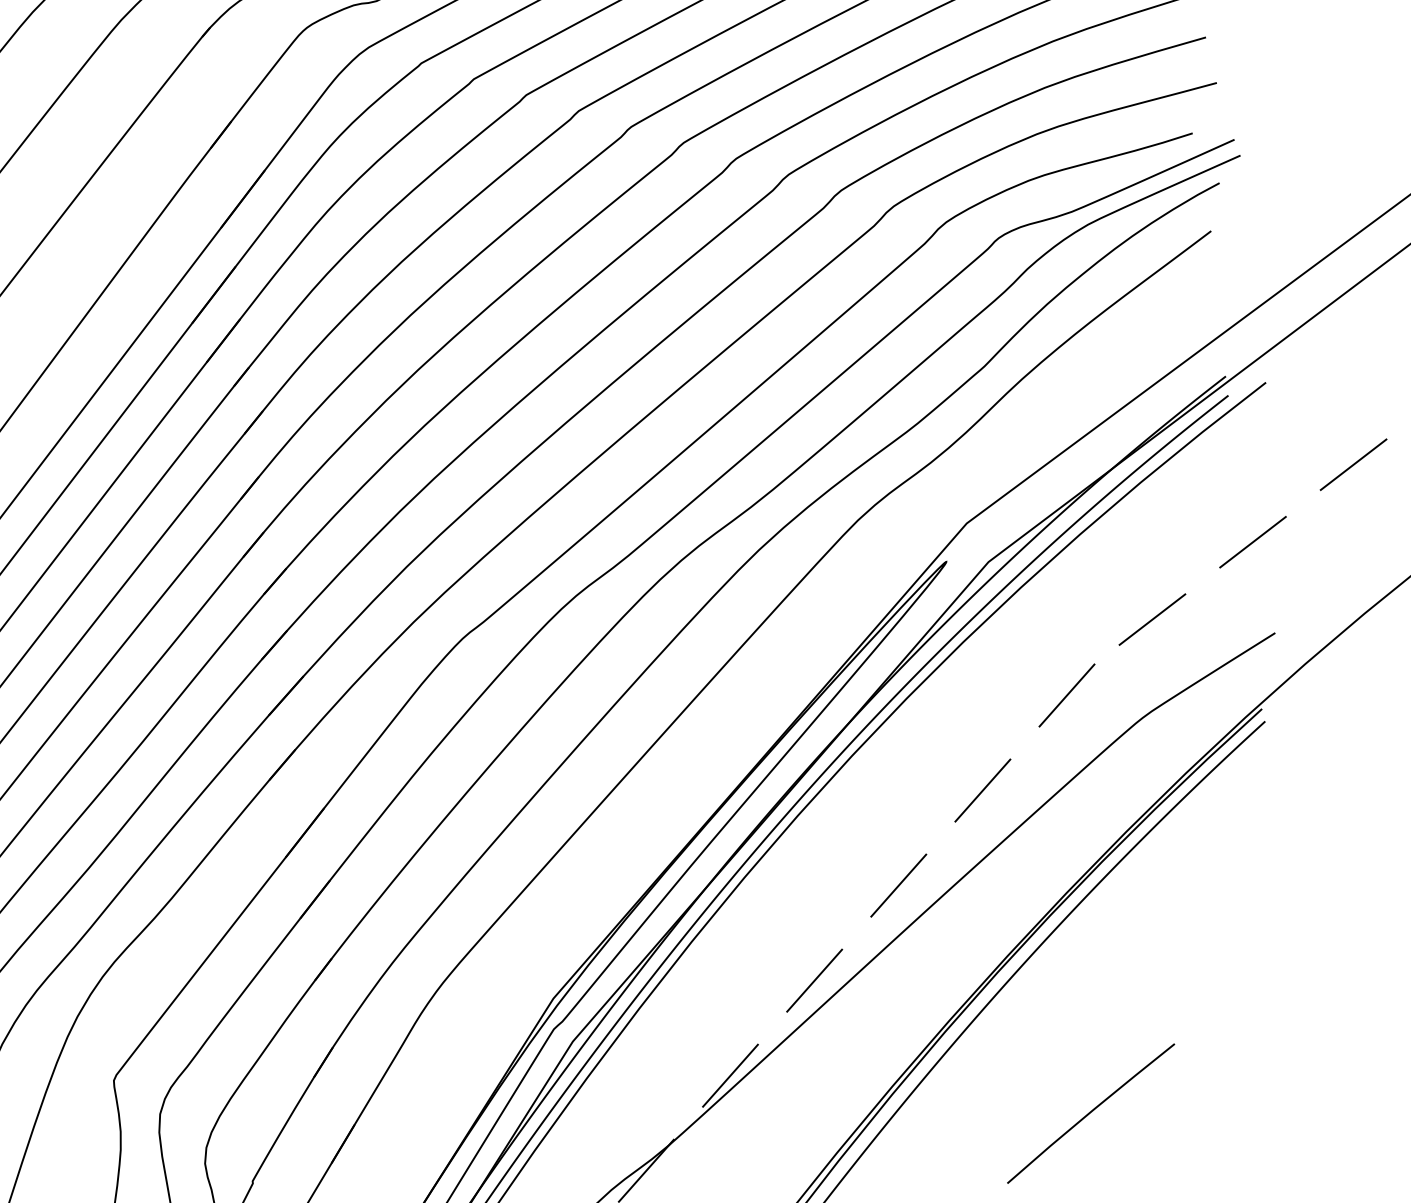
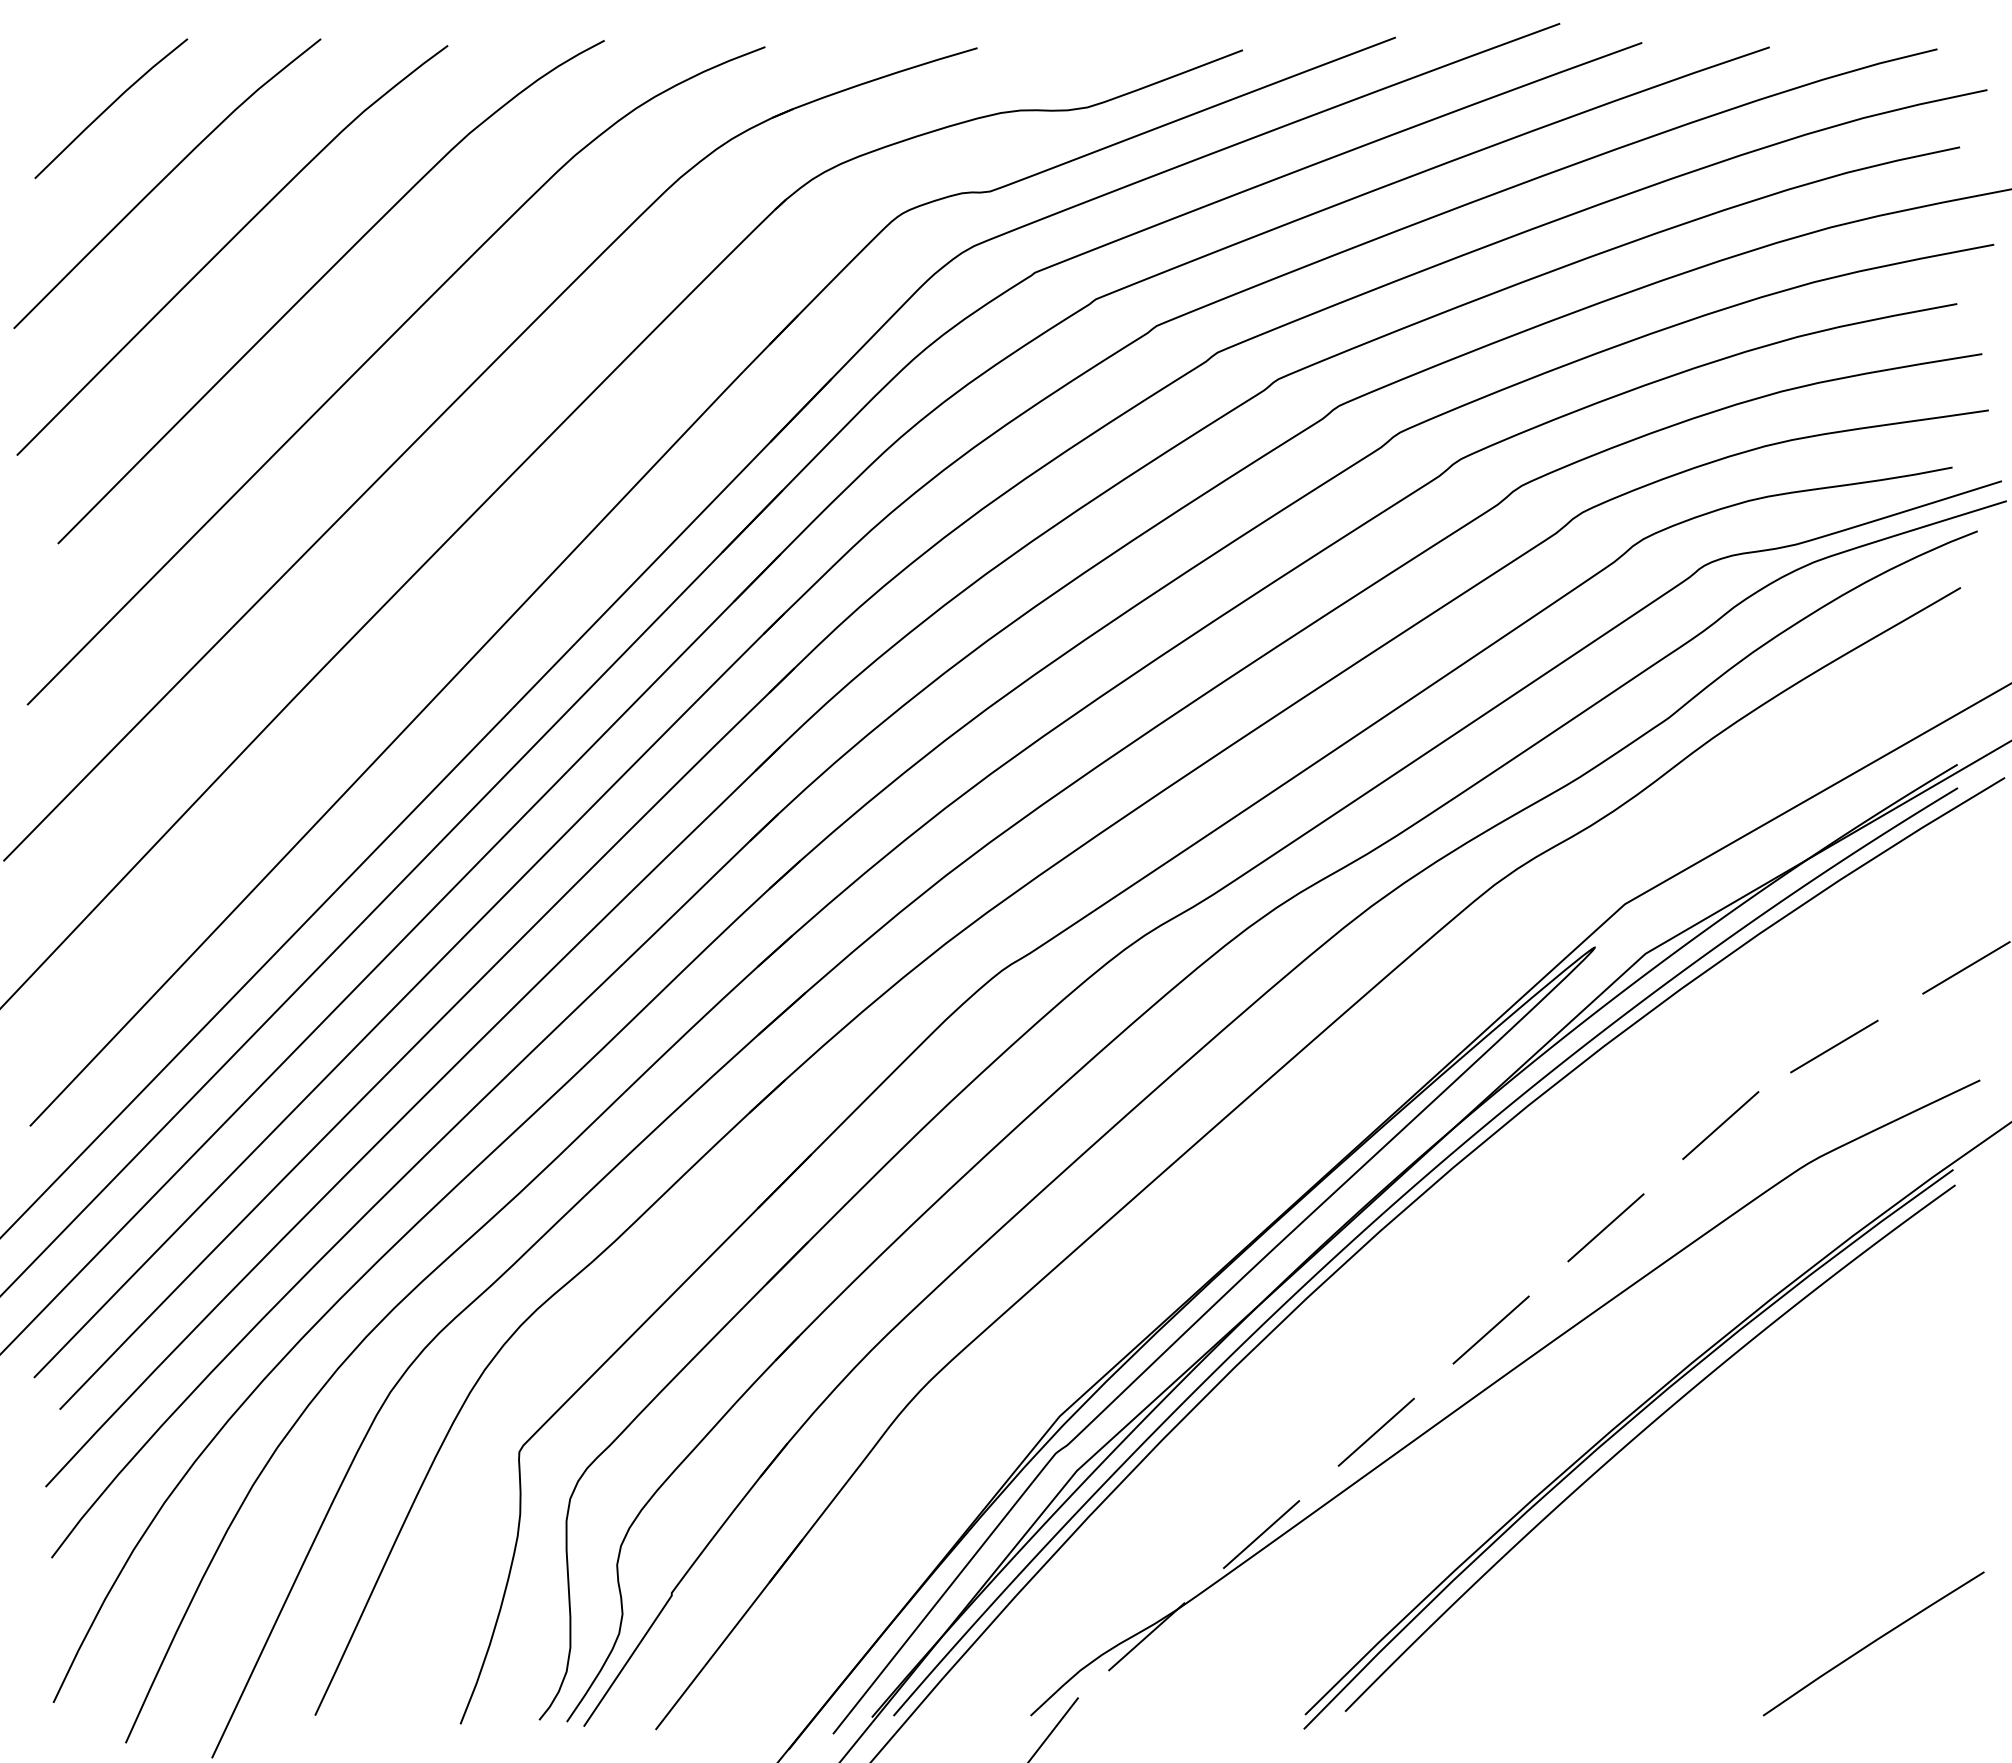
line: (1090, 1113) -> (1873, 1643), moved

